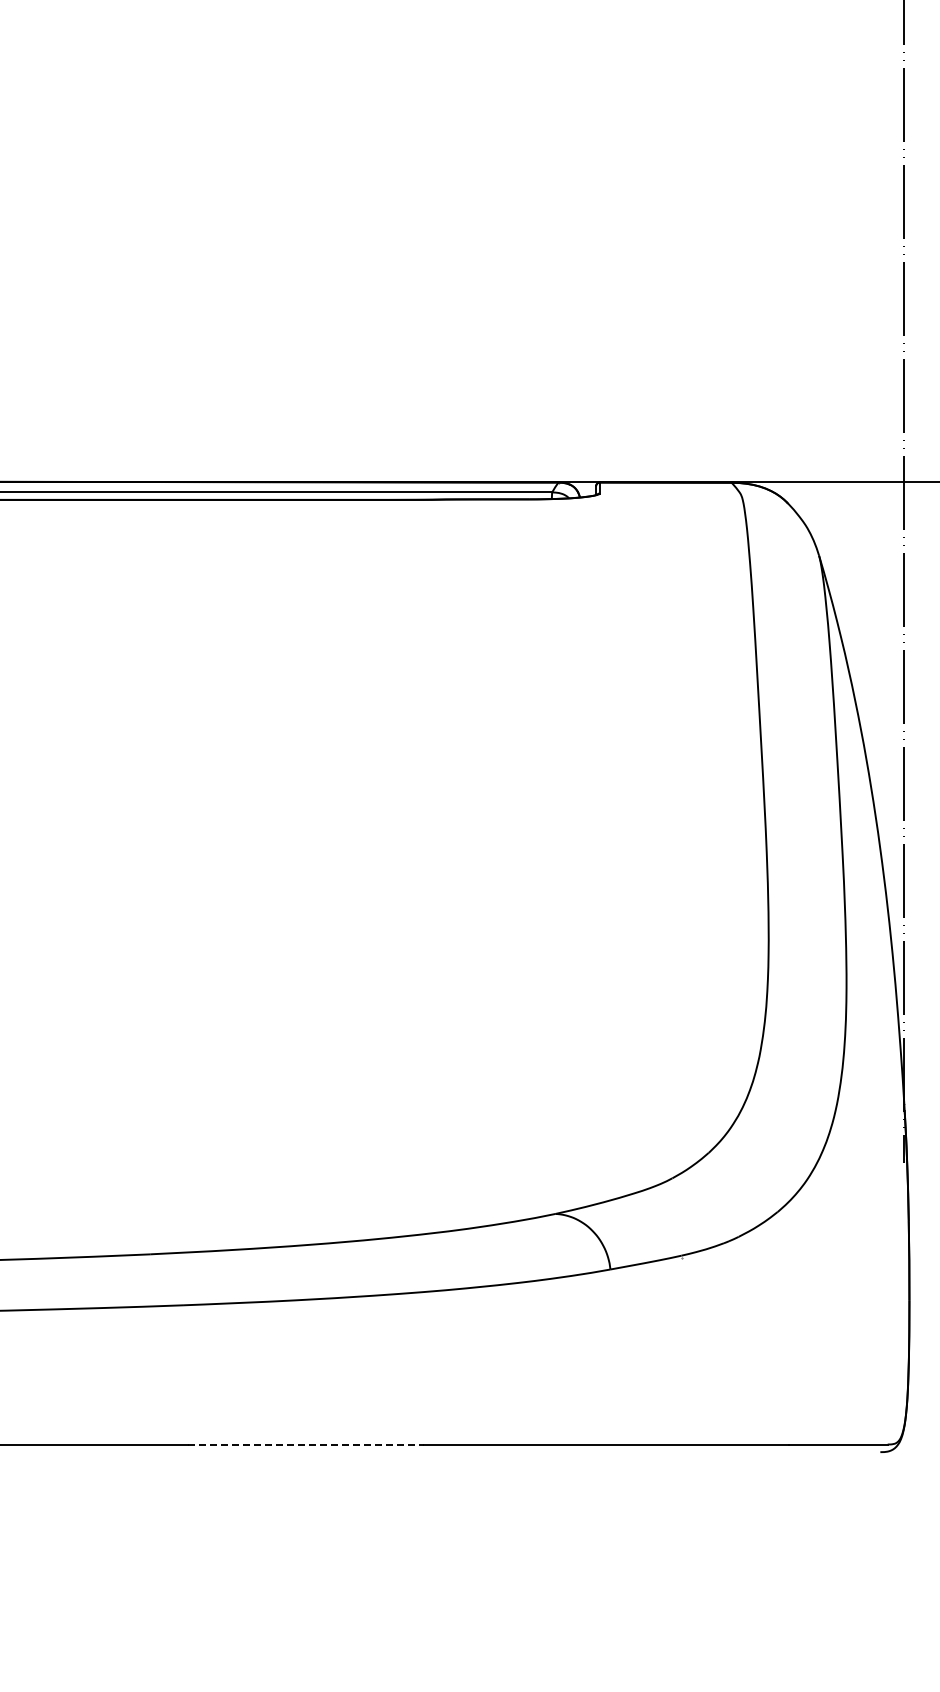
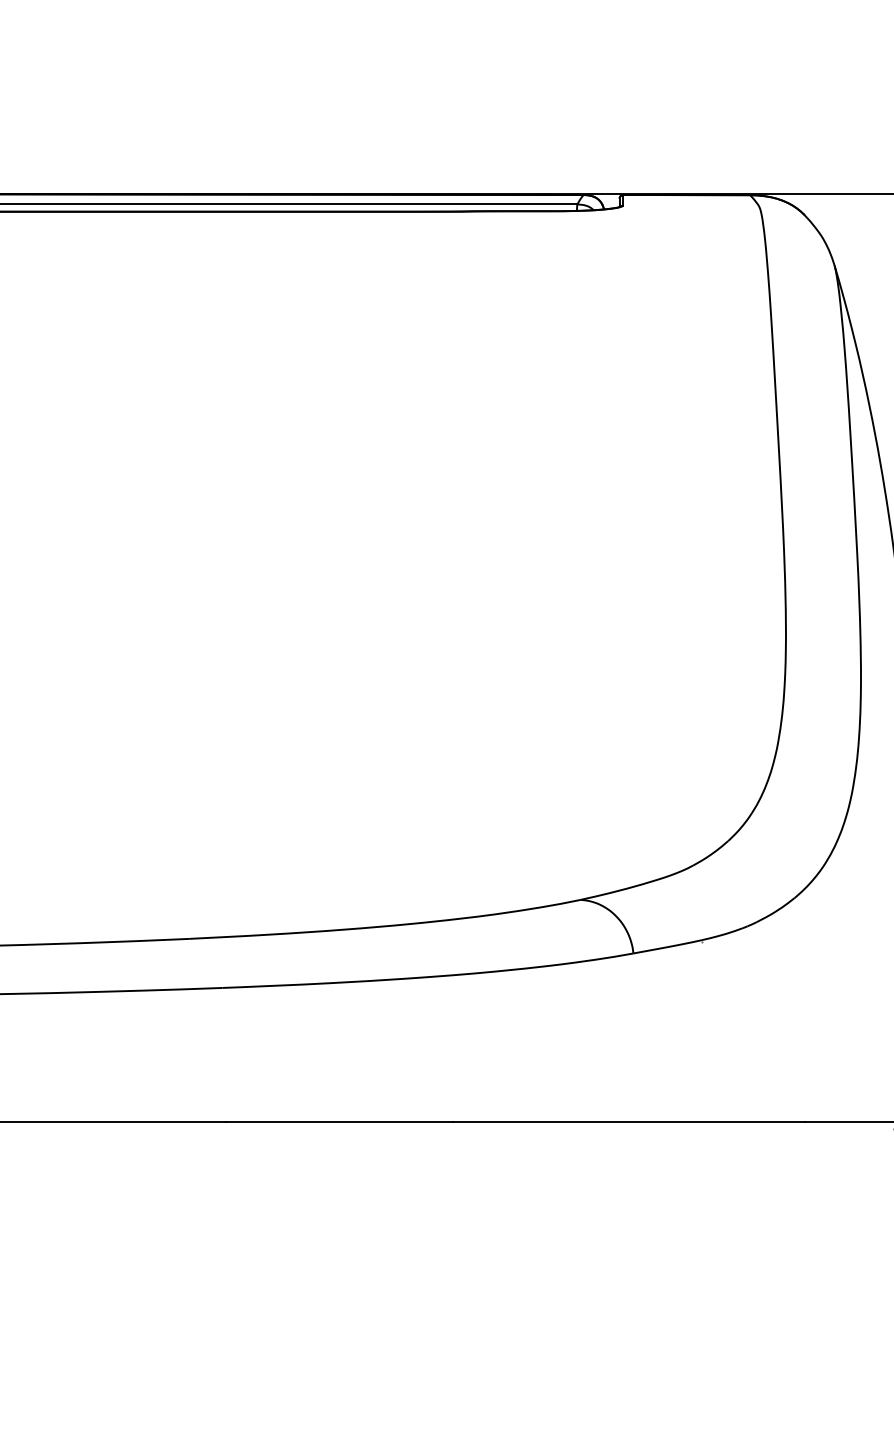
line: (305, 1444) -> (339, 1122), dashed -> solid

